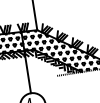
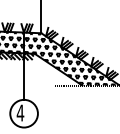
hatch: (55, 61) -> (55, 69), removed

